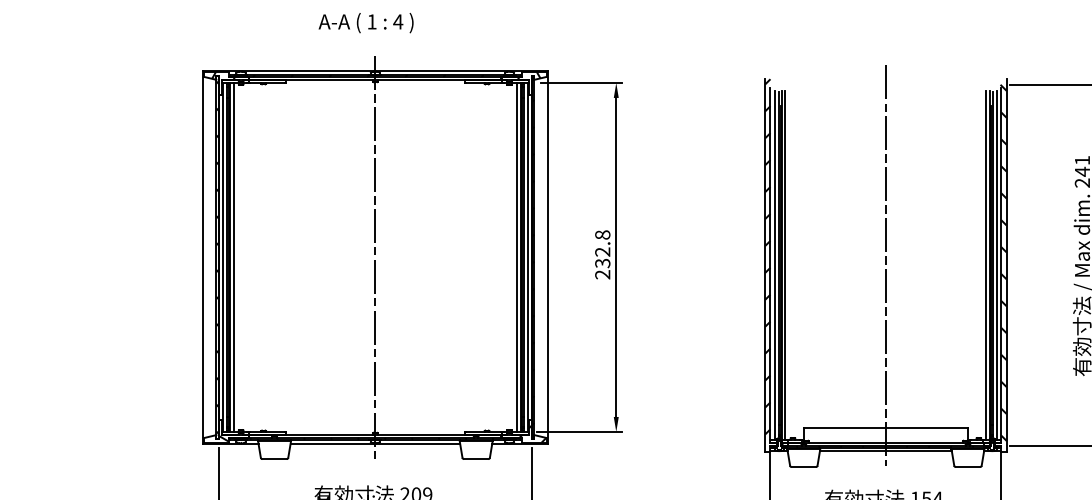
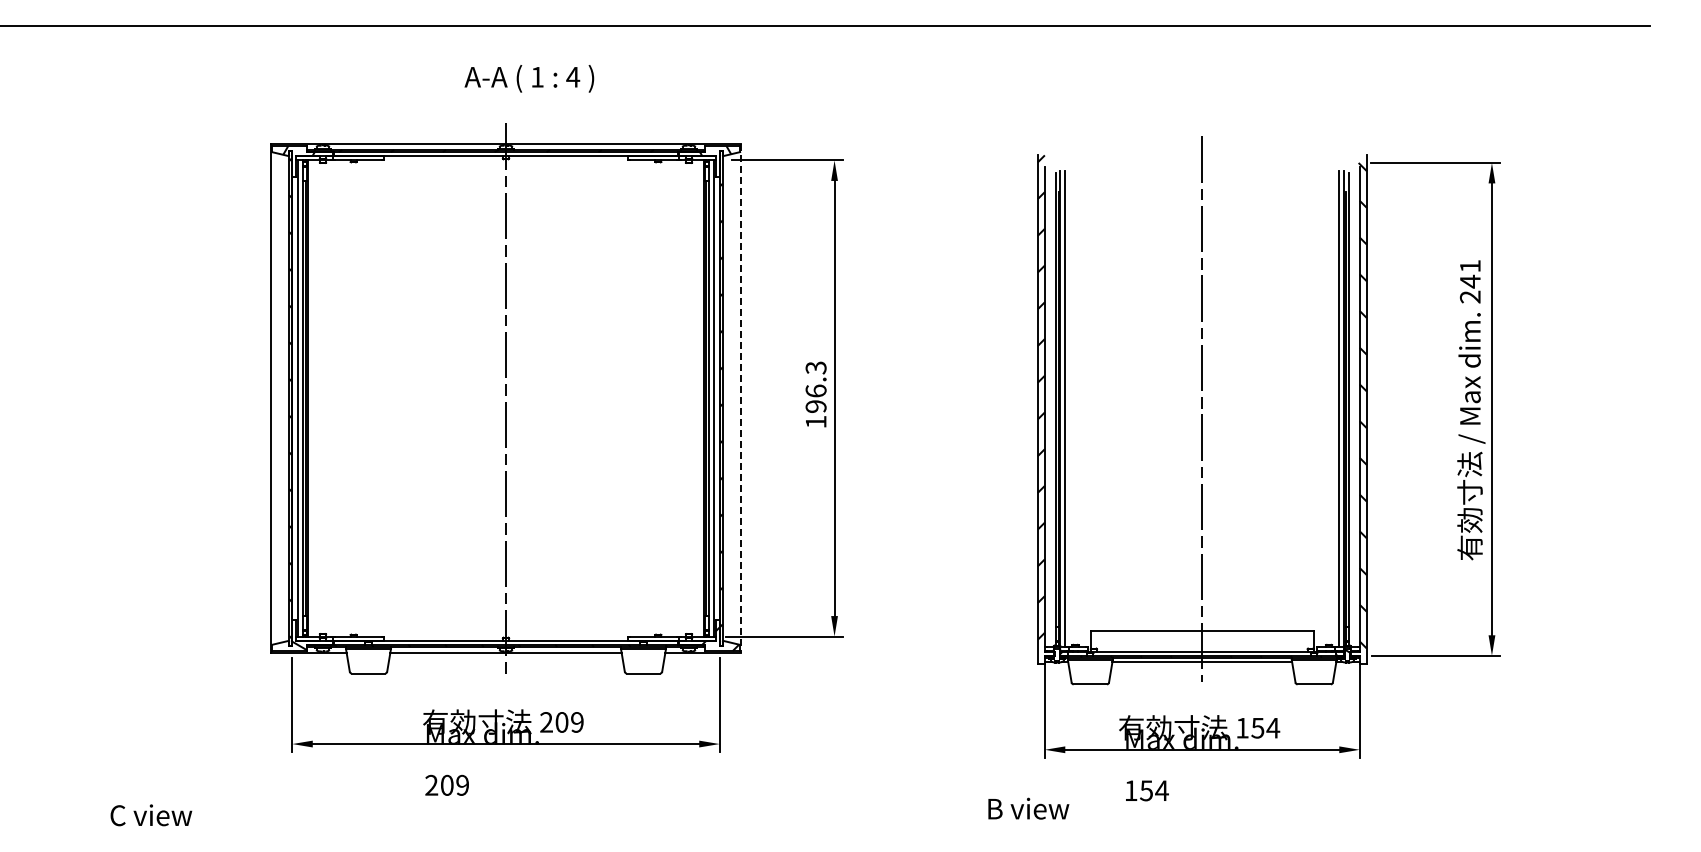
text: (366, 22) -> (529, 78), moved
text: (602, 254) -> (815, 394), 232.8 -> 196.3
line: (233, 257) -> (312, 398), removed
line: (517, 257) -> (699, 398), removed
line: (548, 257) -> (741, 398), solid -> dashed
line: (774, 265) -> (1050, 409), removed
line: (996, 265) -> (1353, 409), removed

